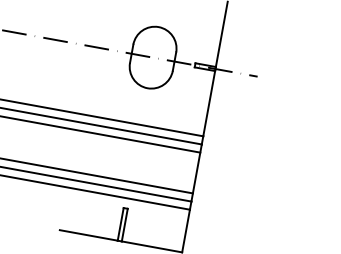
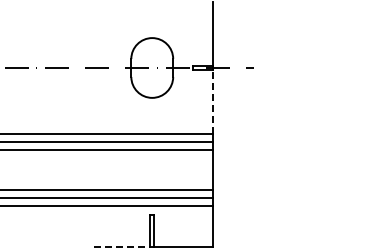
line: (209, 103) -> (213, 101), solid -> dashed
line: (89, 235) -> (122, 247), solid -> dashed

